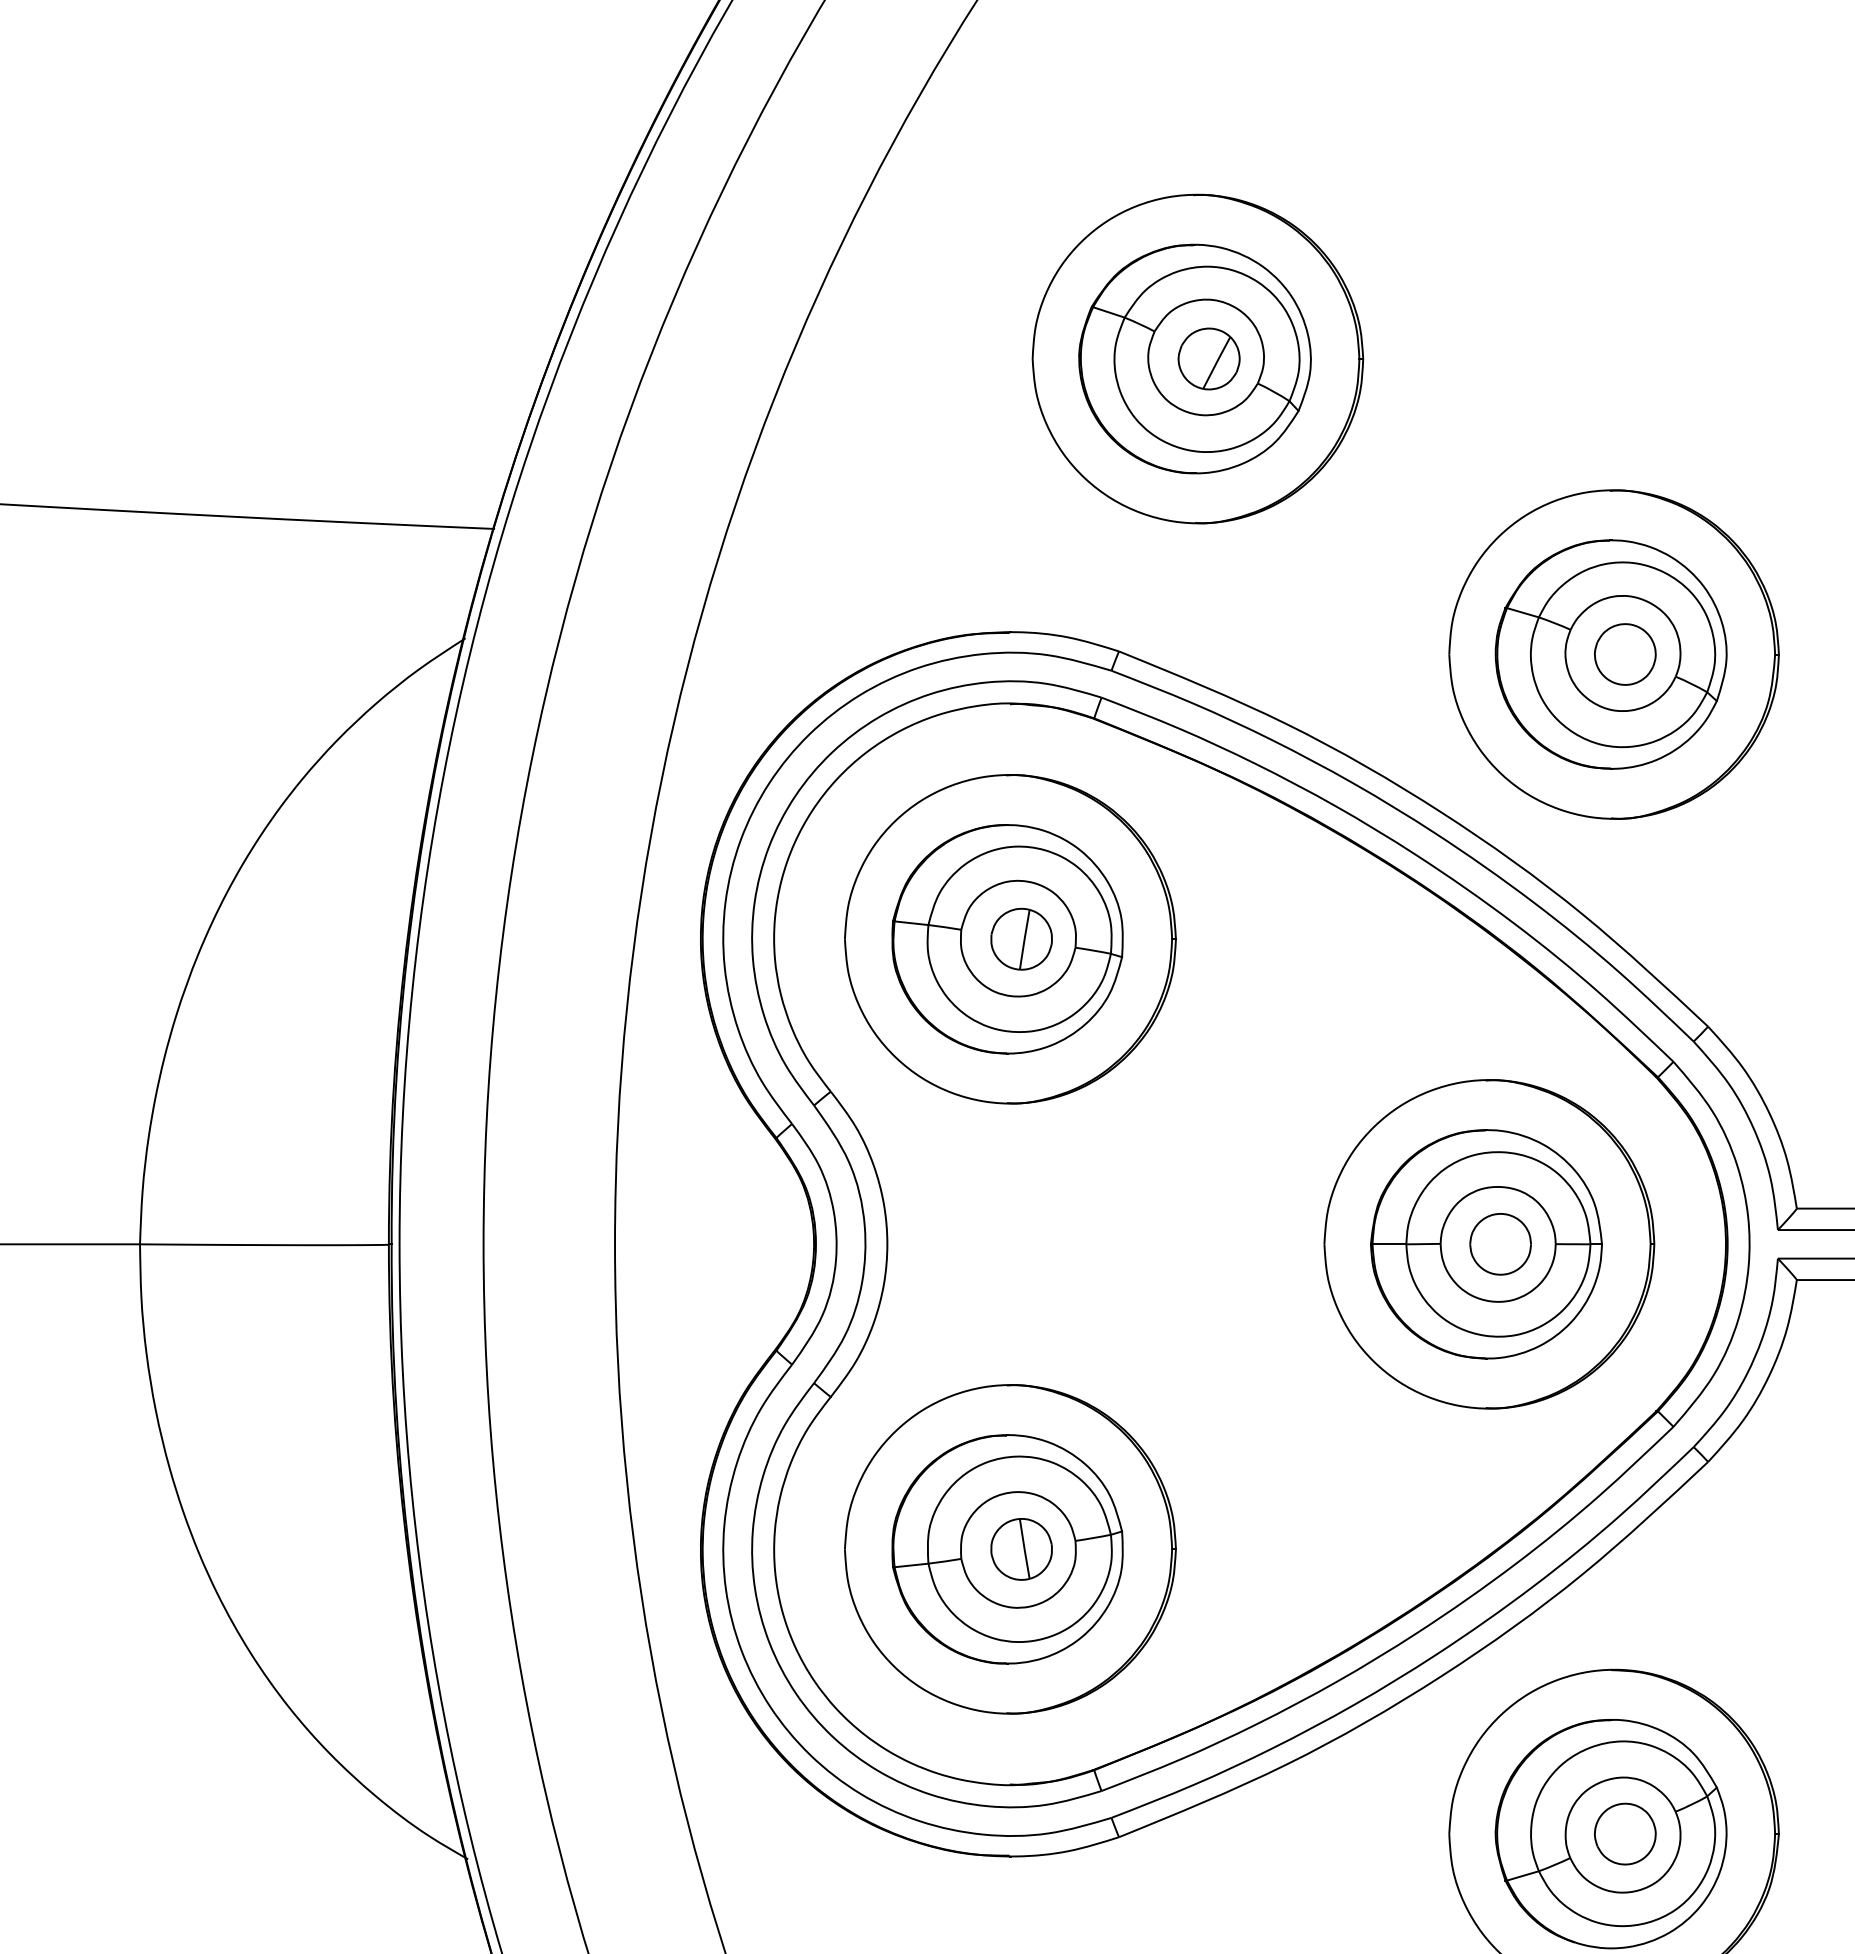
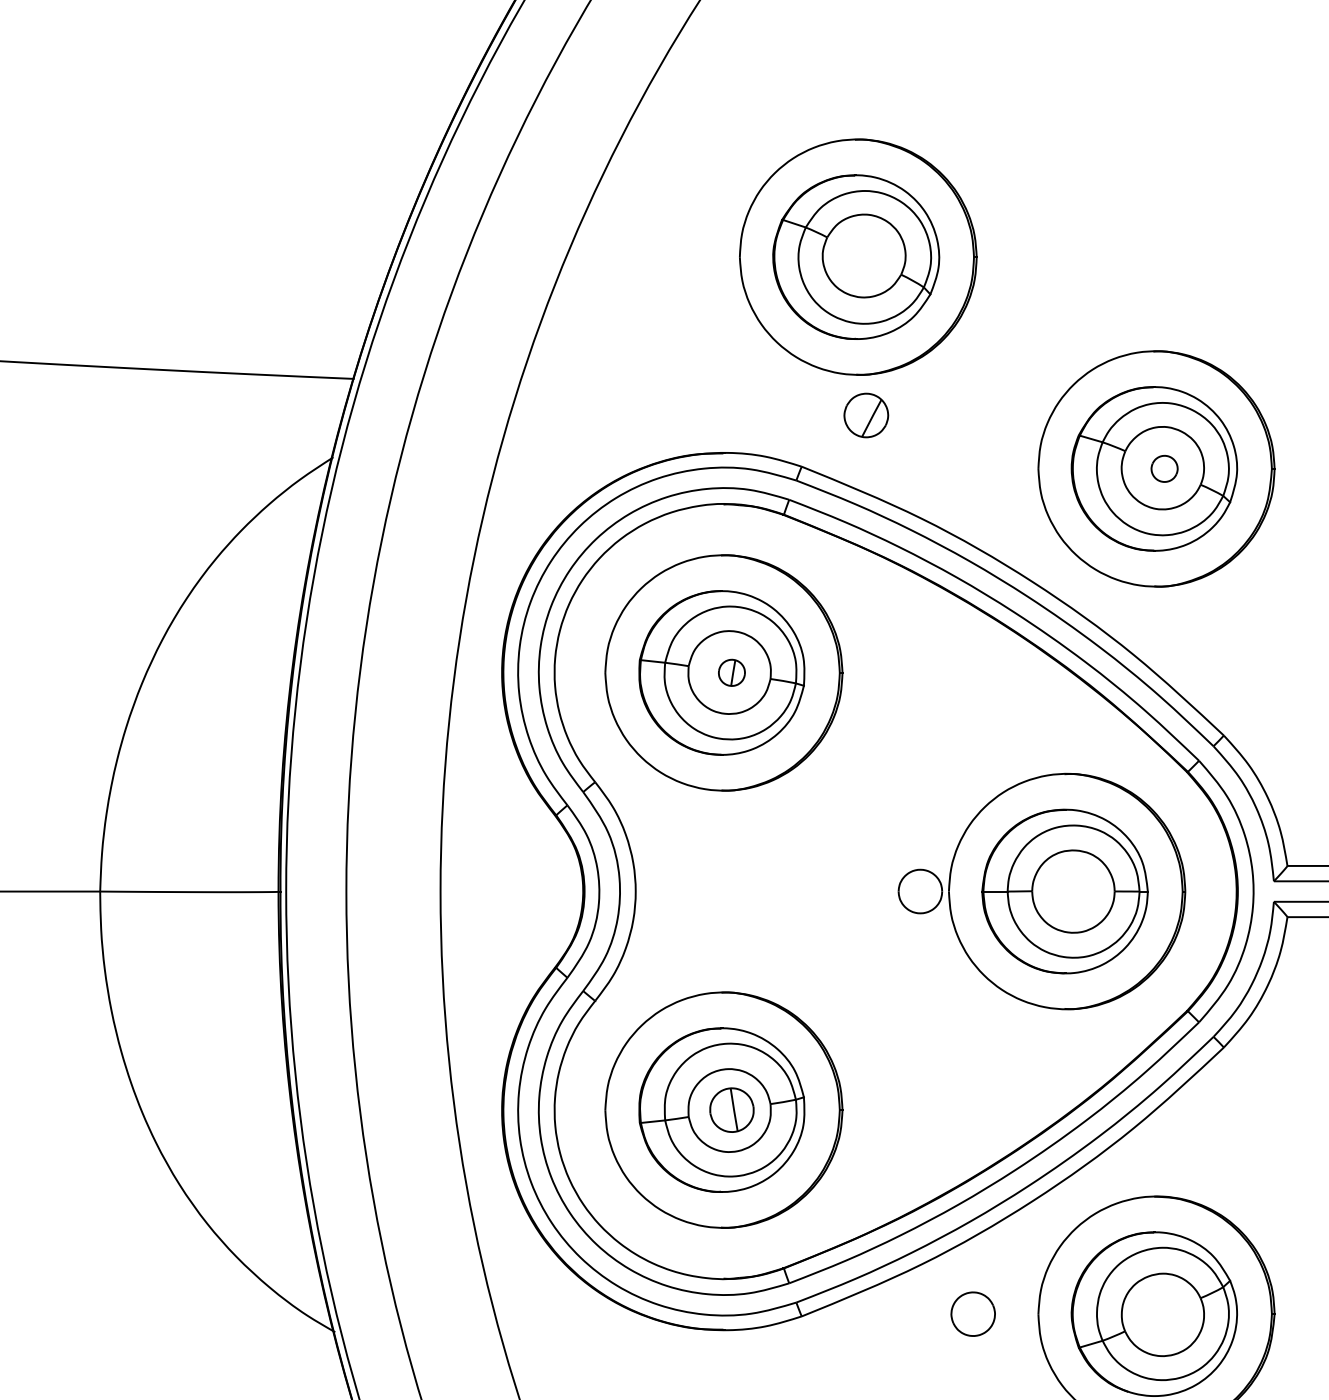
part: (1208, 358) -> (865, 415), moved
part: (1625, 654) -> (1164, 468), size x0.6
part: (1021, 938) -> (731, 672), size x0.6
part: (1500, 1244) -> (920, 891), moved
part: (1625, 1833) -> (973, 1313), moved

